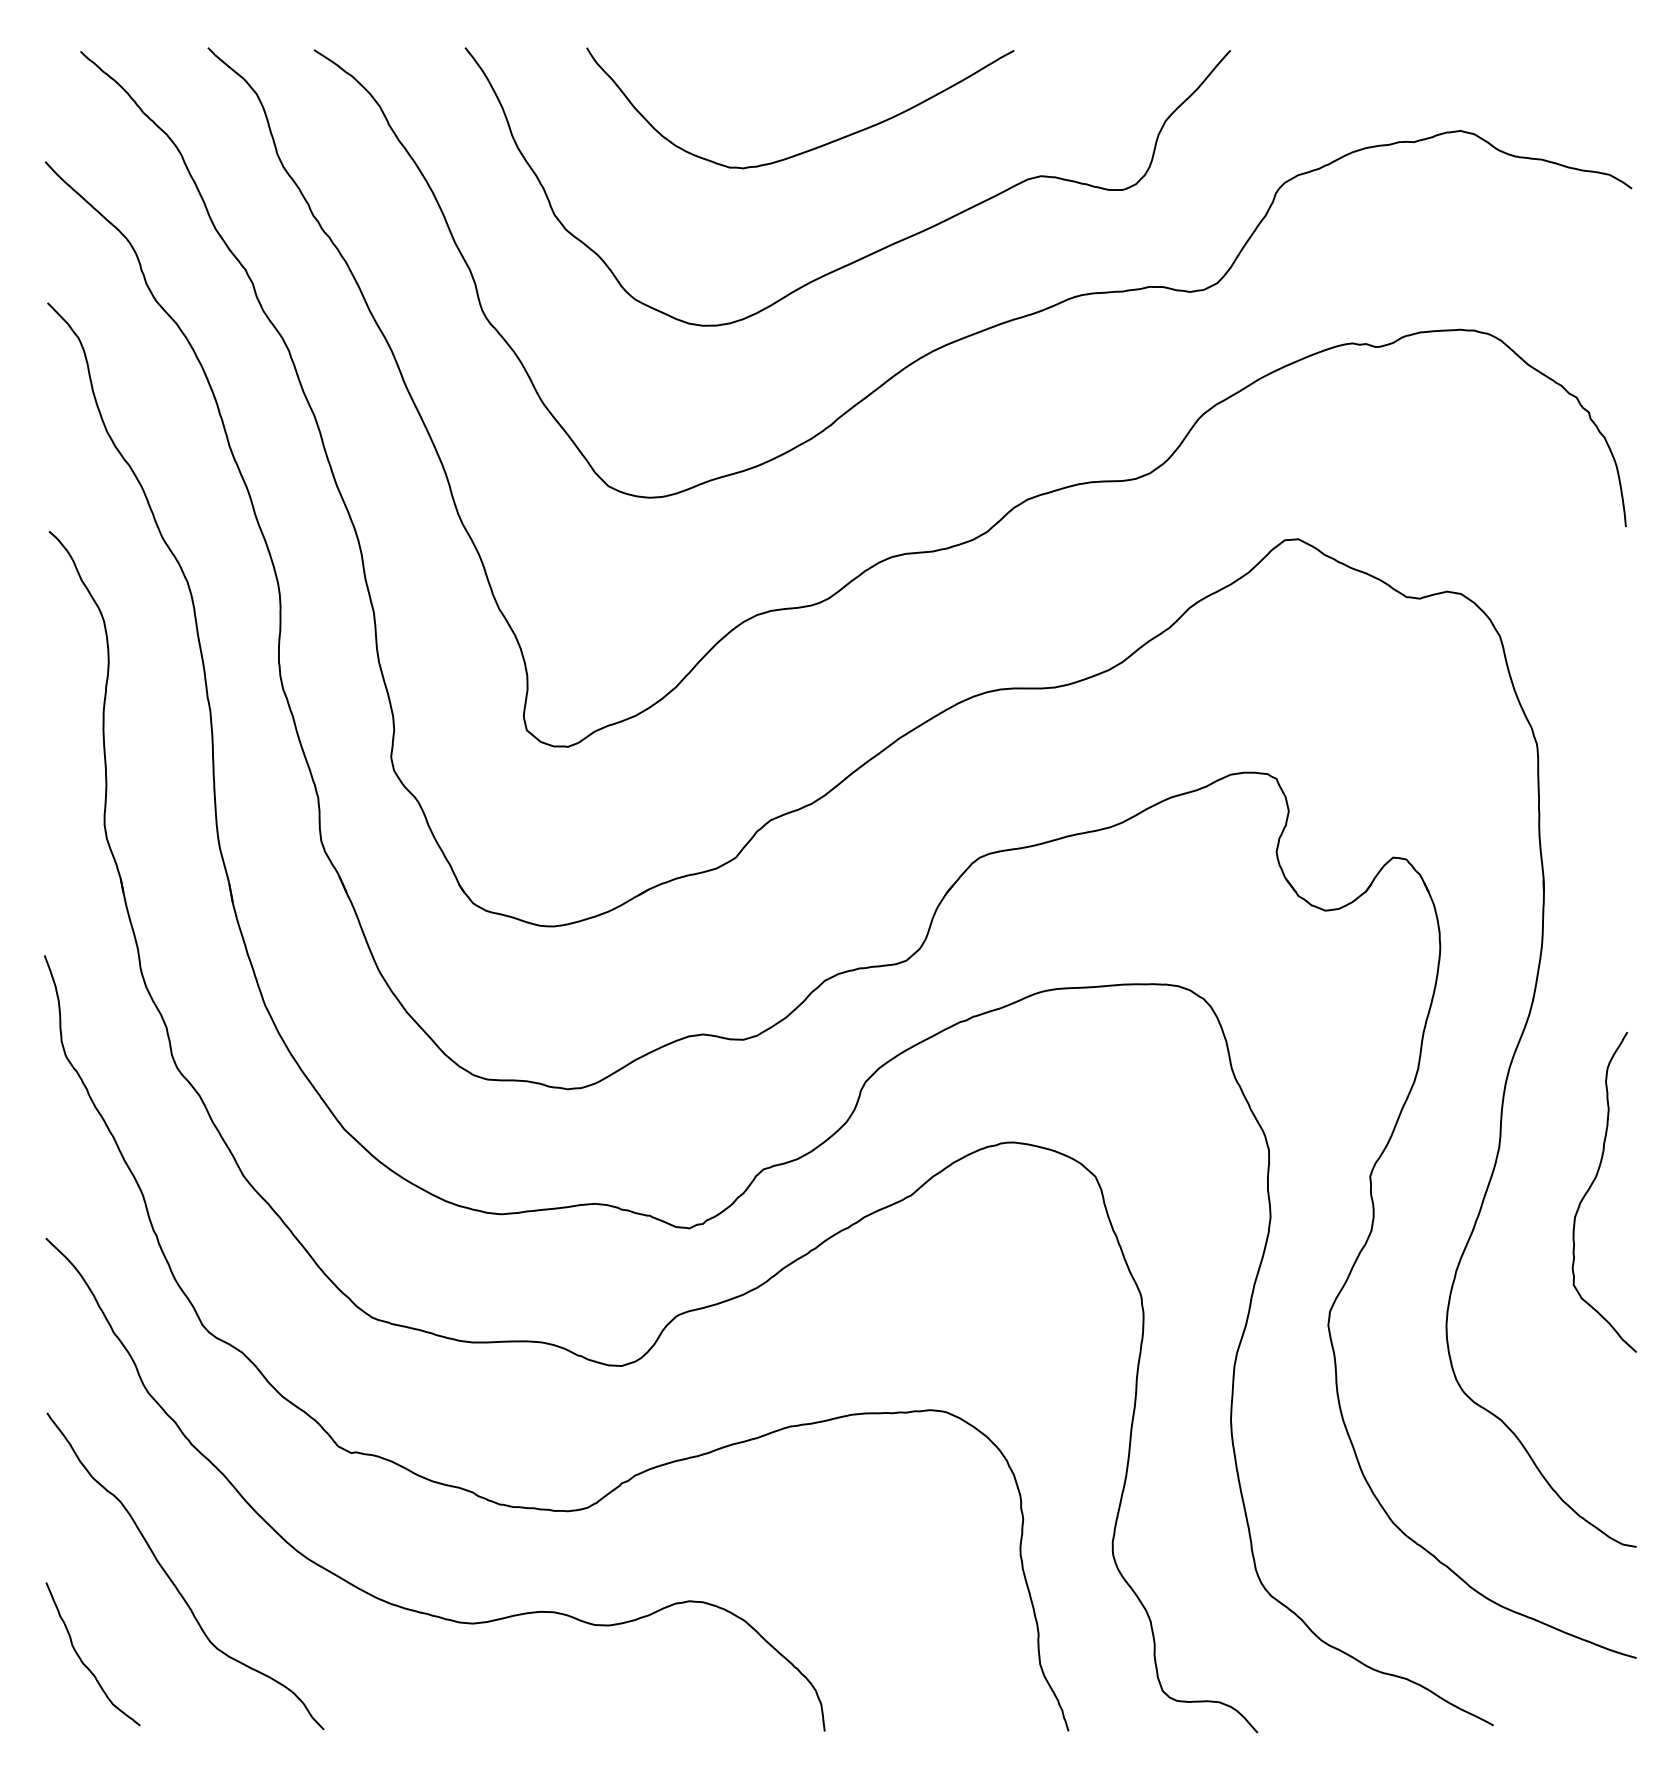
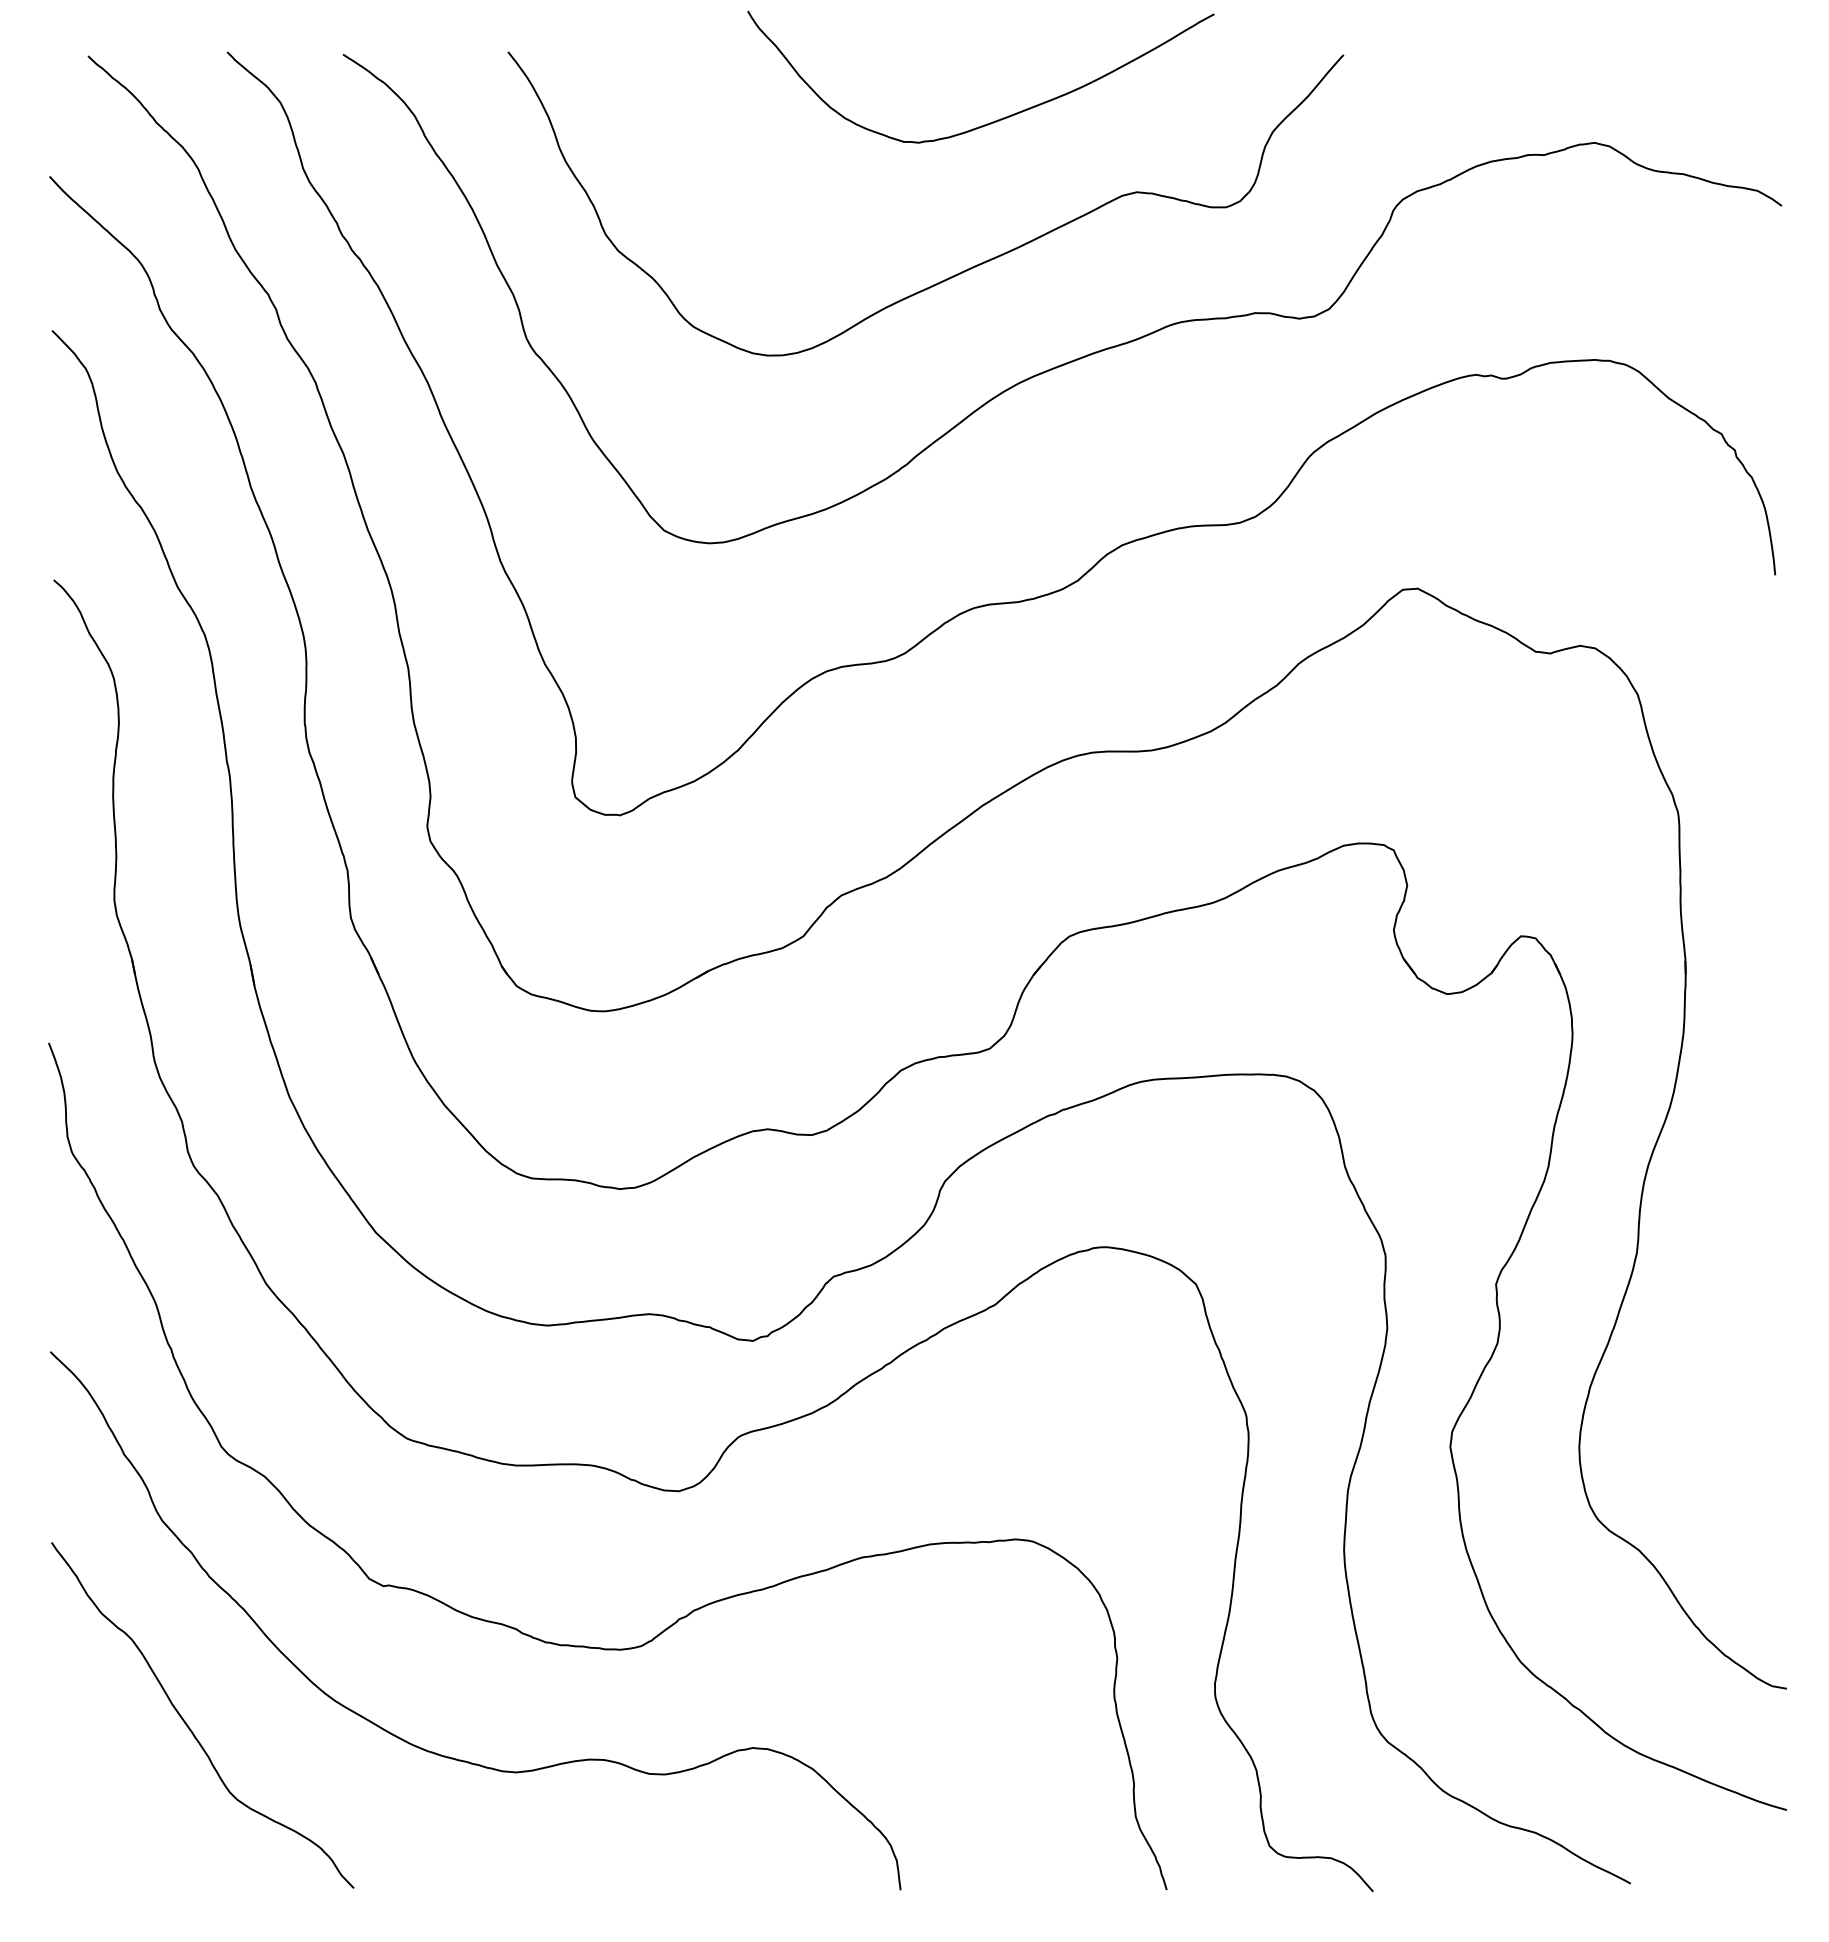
curve: (813, 147) -> (995, 120), moved
curve: (1592, 1185) -> (1738, 1294), removed
curve: (81, 1659) -> (89, 1811), removed

